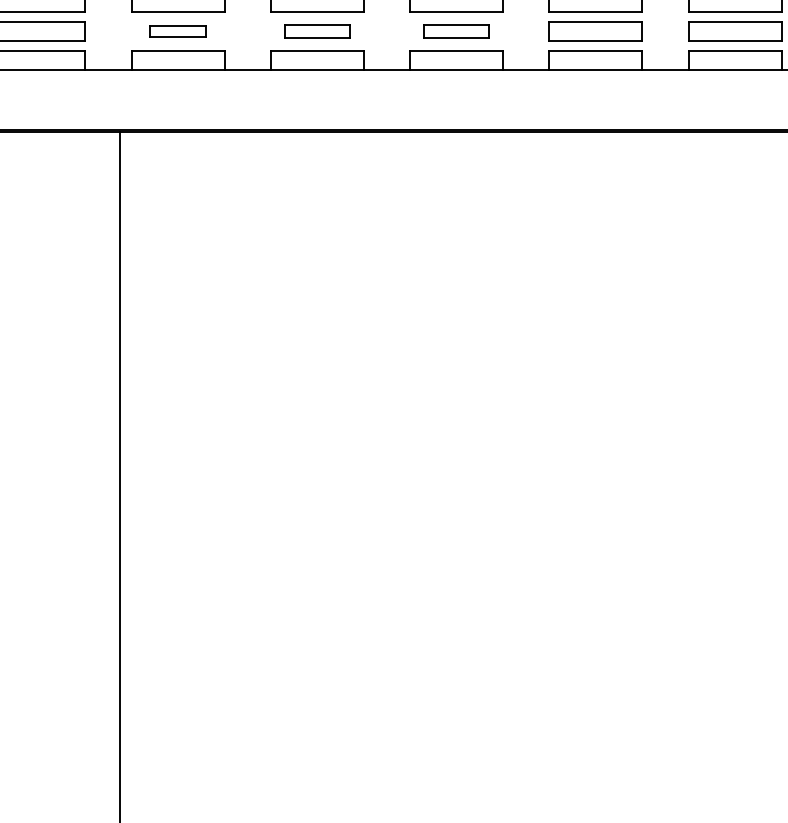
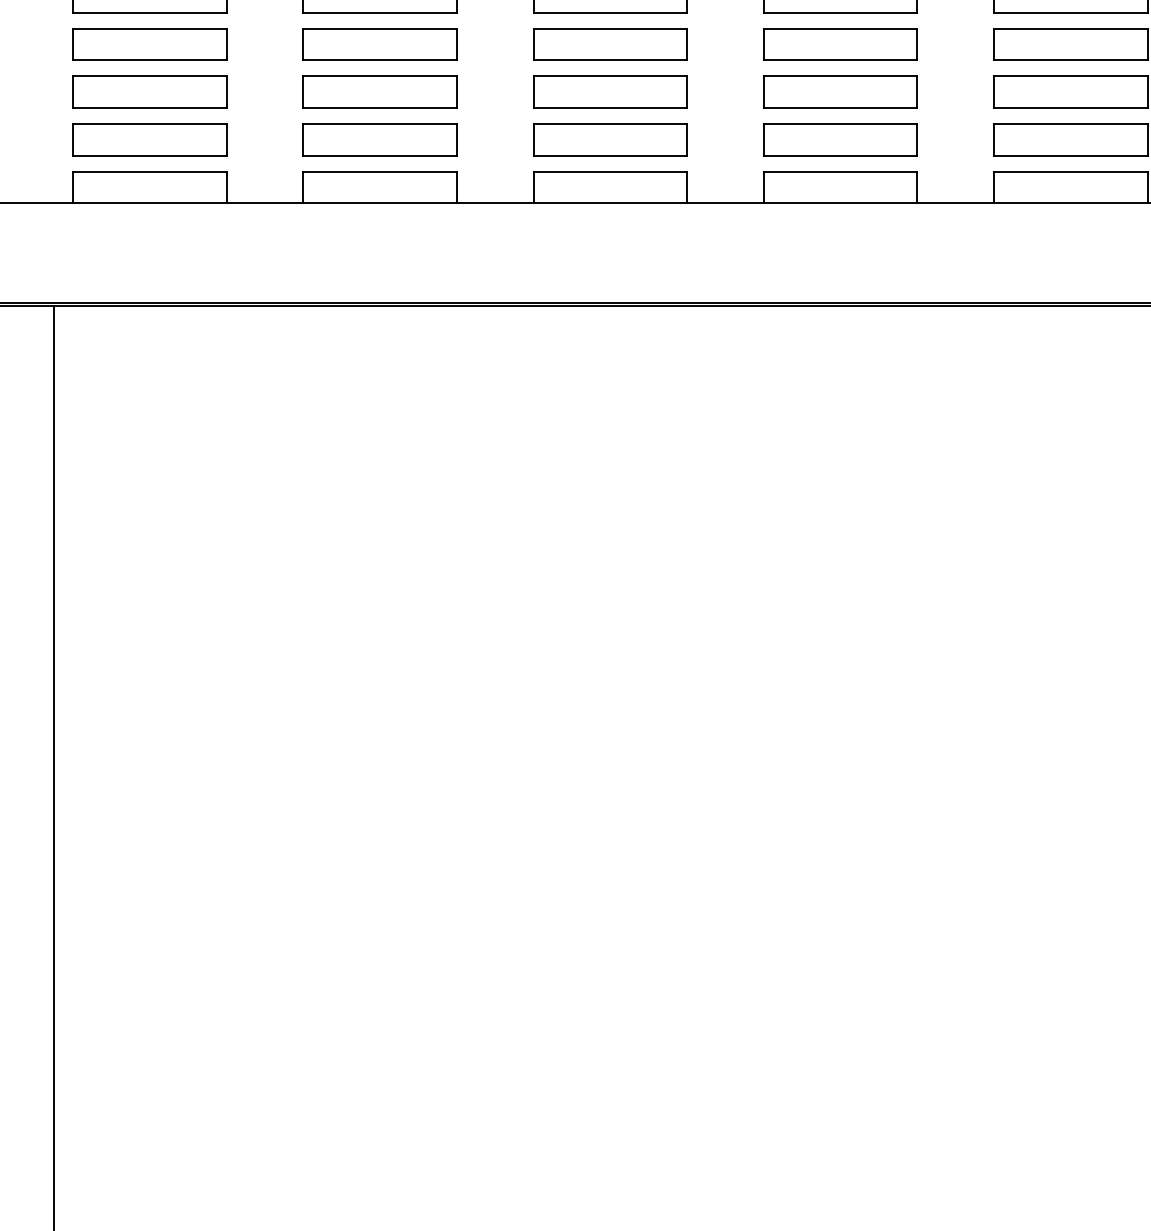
part: (178, 31) -> (150, 140), size x1.67
part: (317, 31) -> (380, 140), size x1.43
part: (456, 31) -> (610, 140), size x1.43

